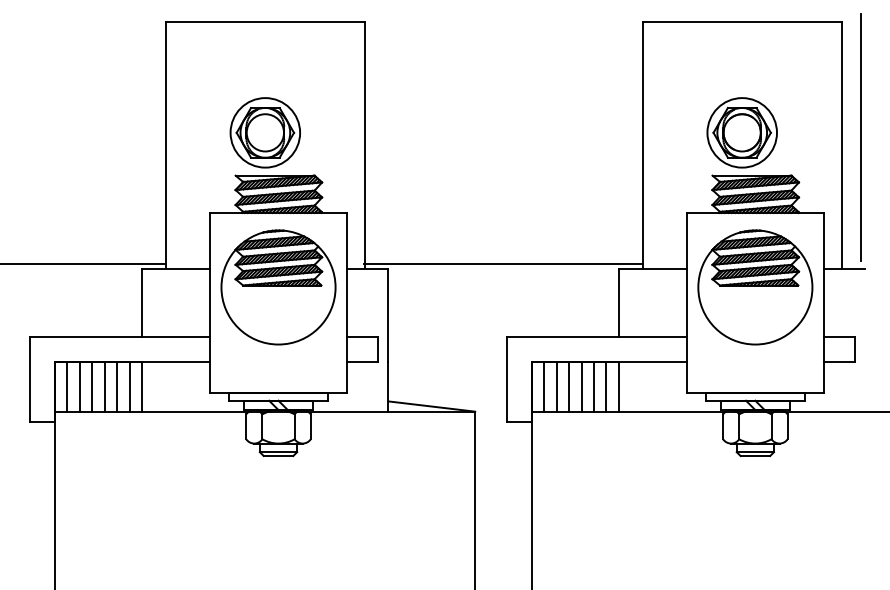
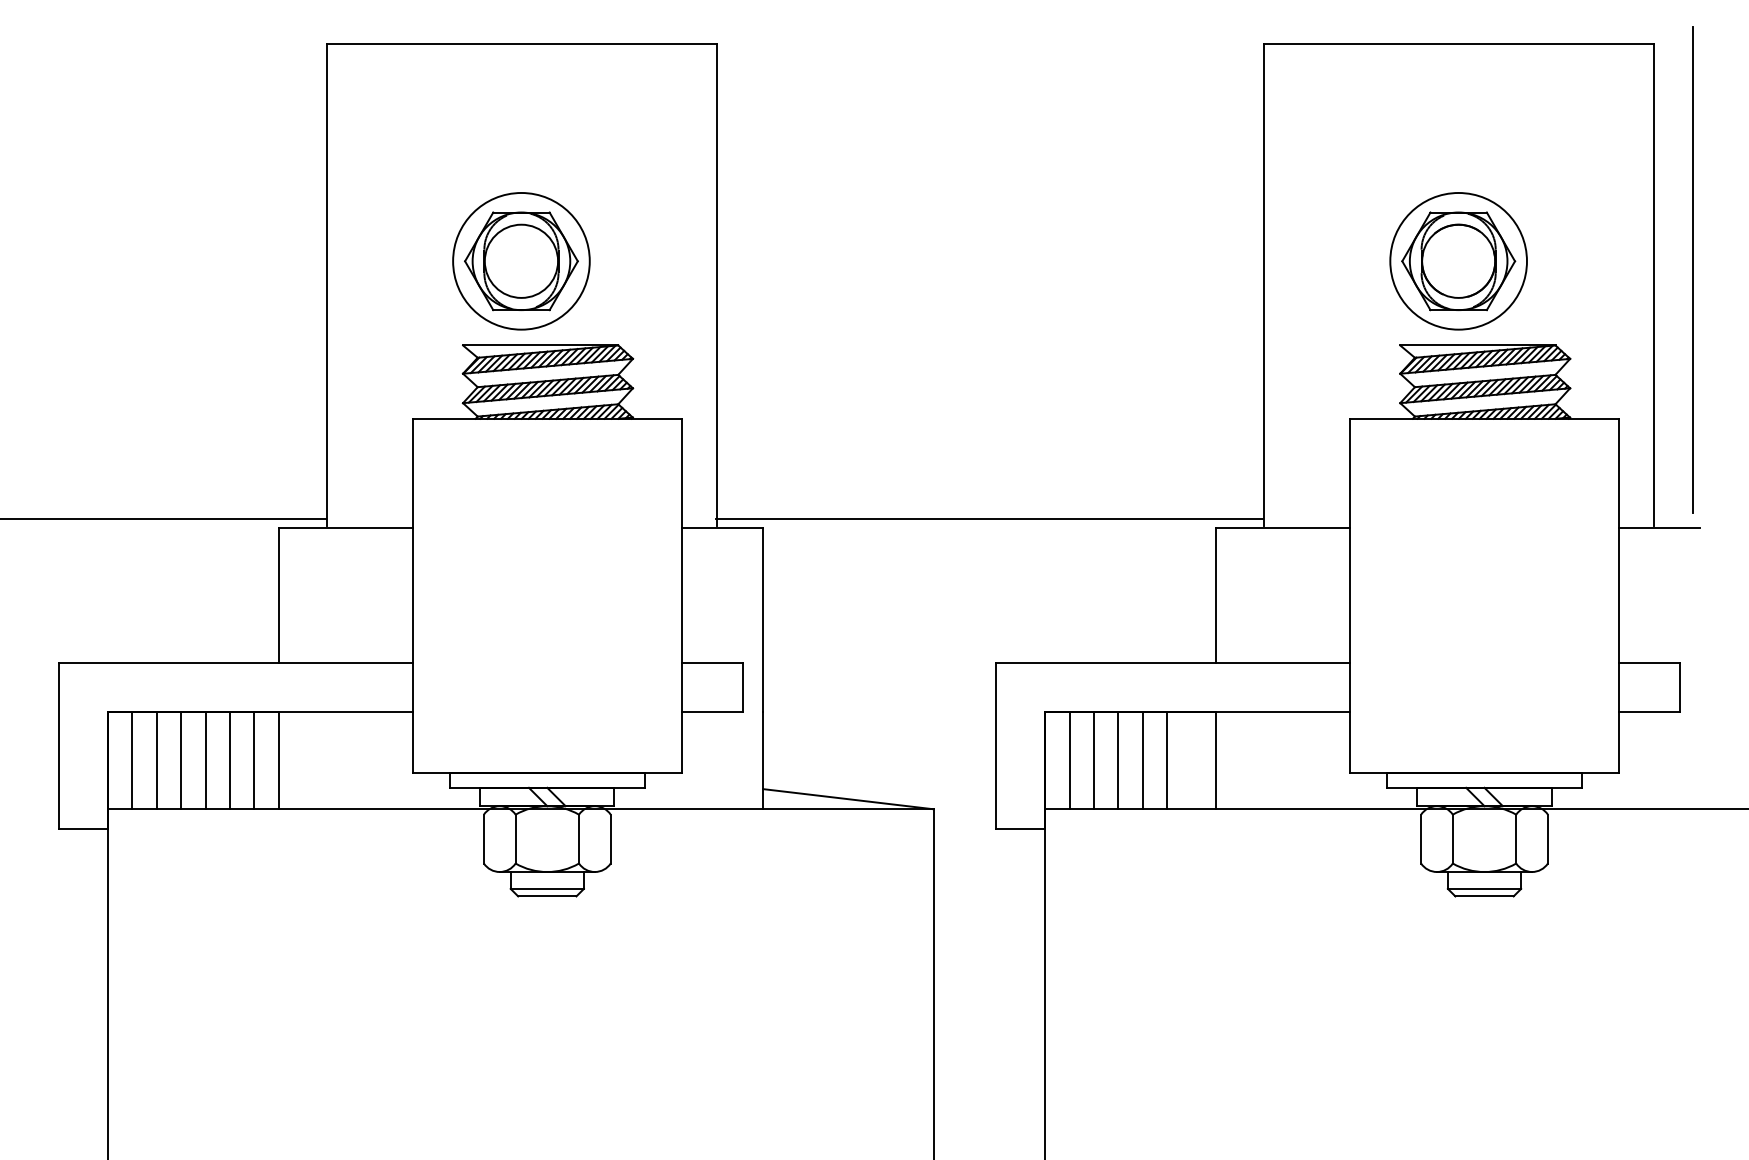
part: (278, 287) -> (547, 565), removed
part: (755, 287) -> (1484, 565), removed
line: (606, 386) -> (1191, 759), removed

